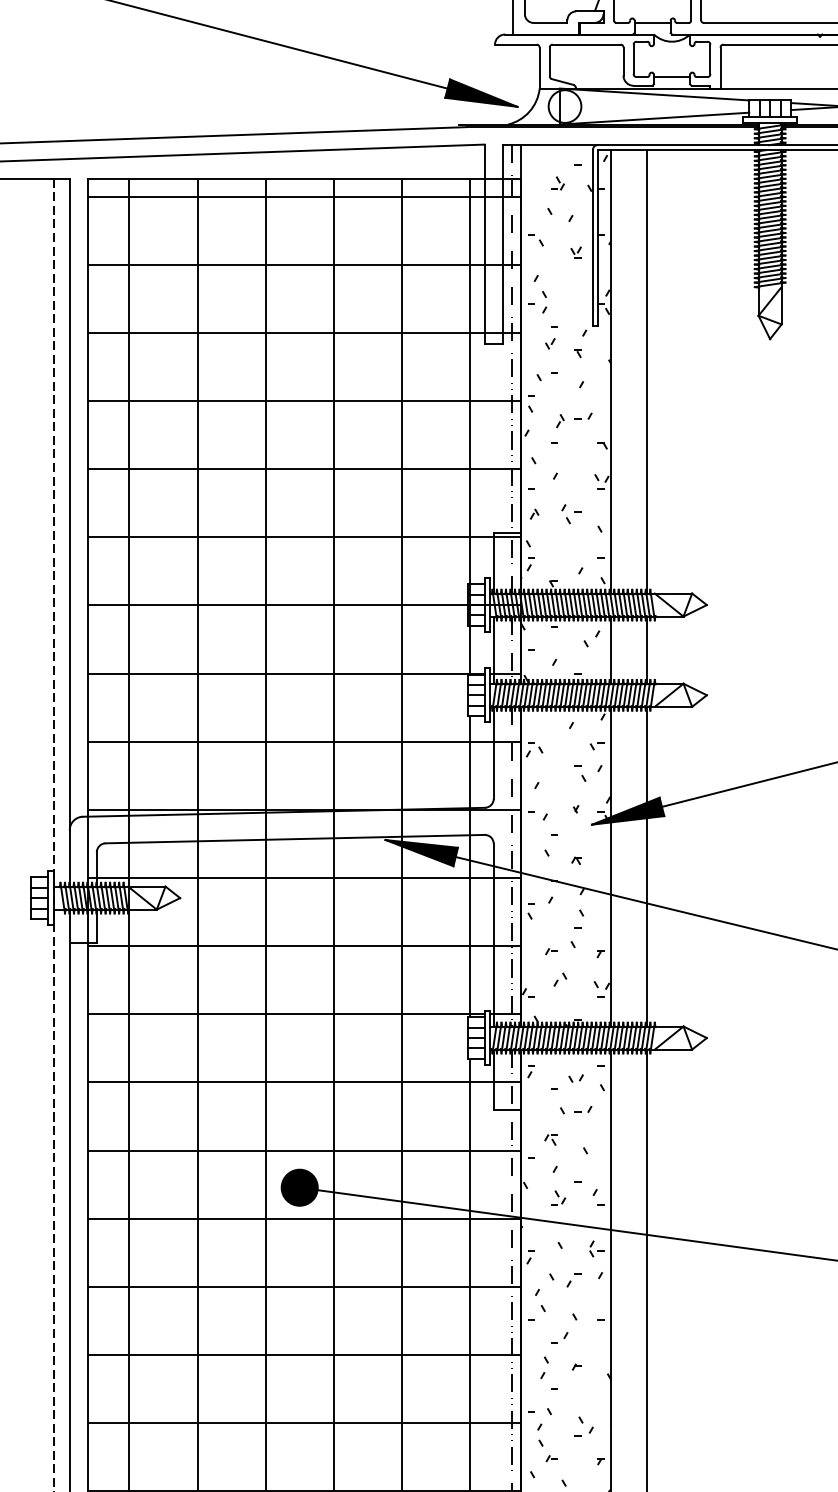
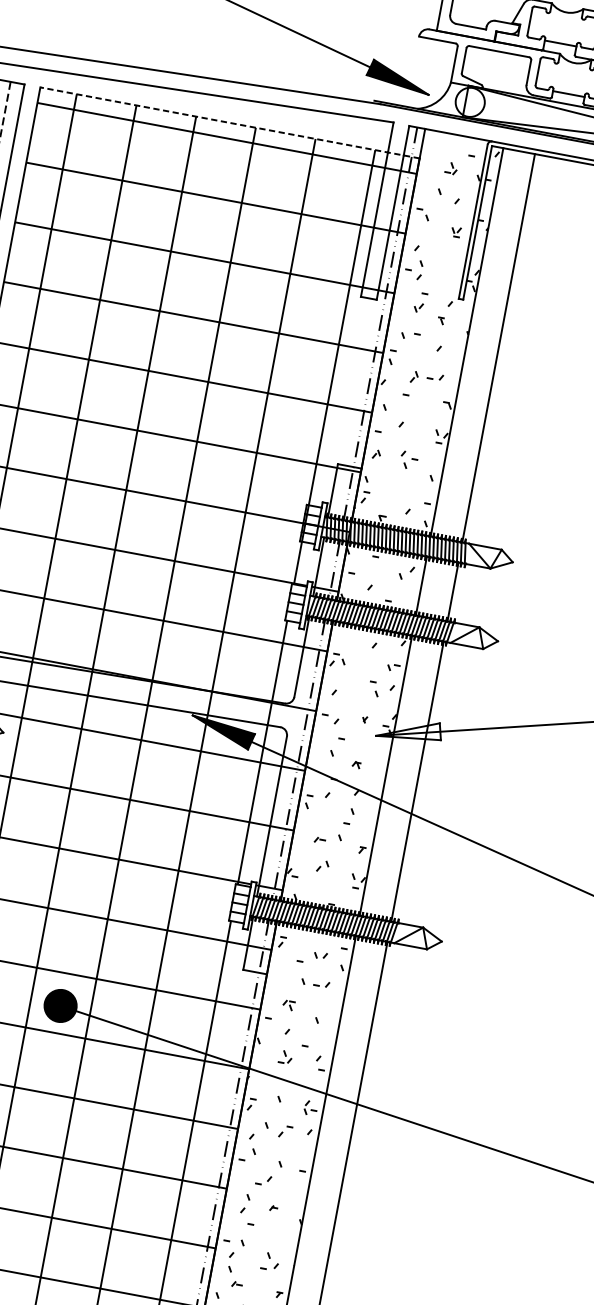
line: (303, 178) -> (229, 122), solid -> dashed
fill: (628, 810) -> (410, 729), removed

